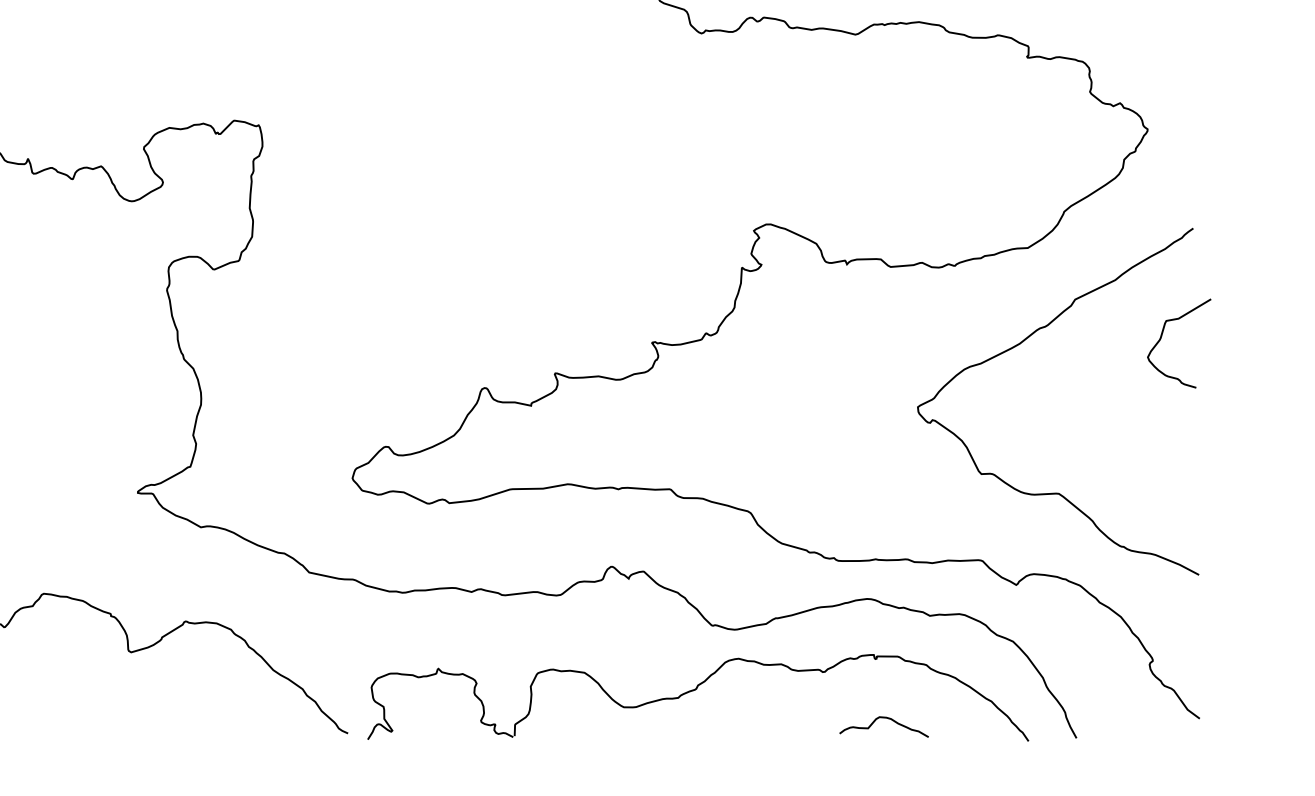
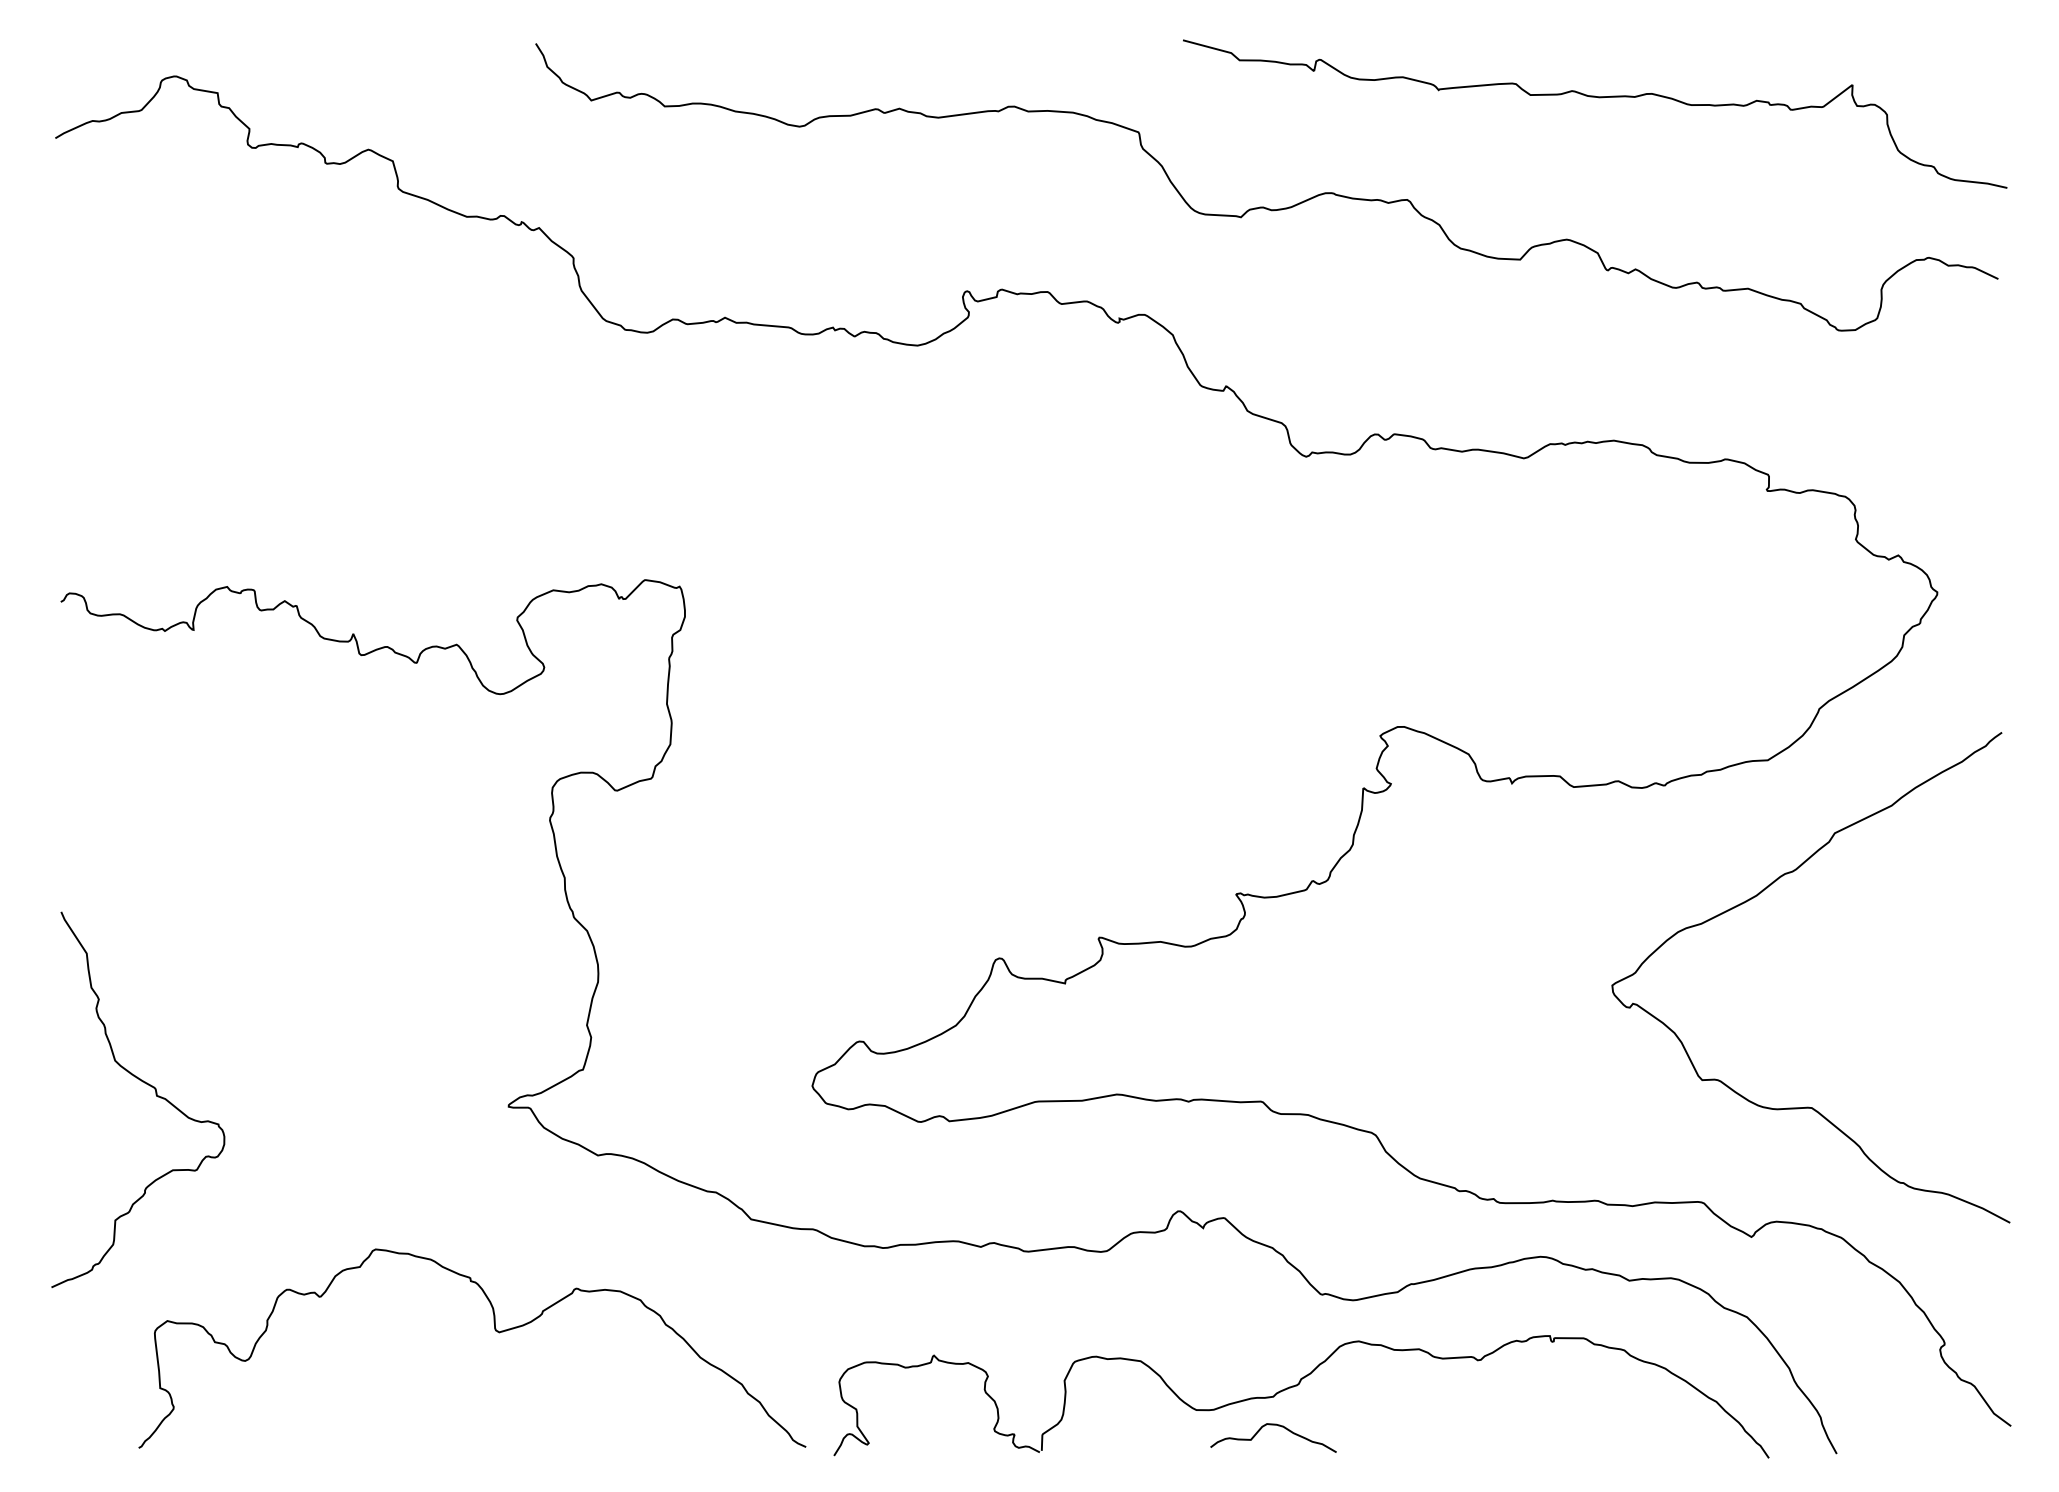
curve: (1161, 337) -> (1957, 886), removed
curve: (884, 718) -> (1273, 1425), moved

